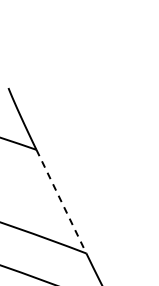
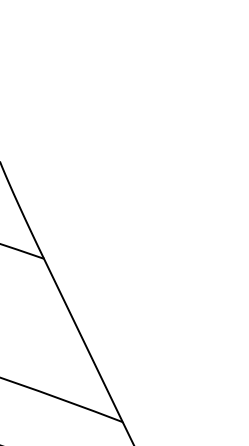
line: (61, 201) -> (83, 340), dashed -> solid

